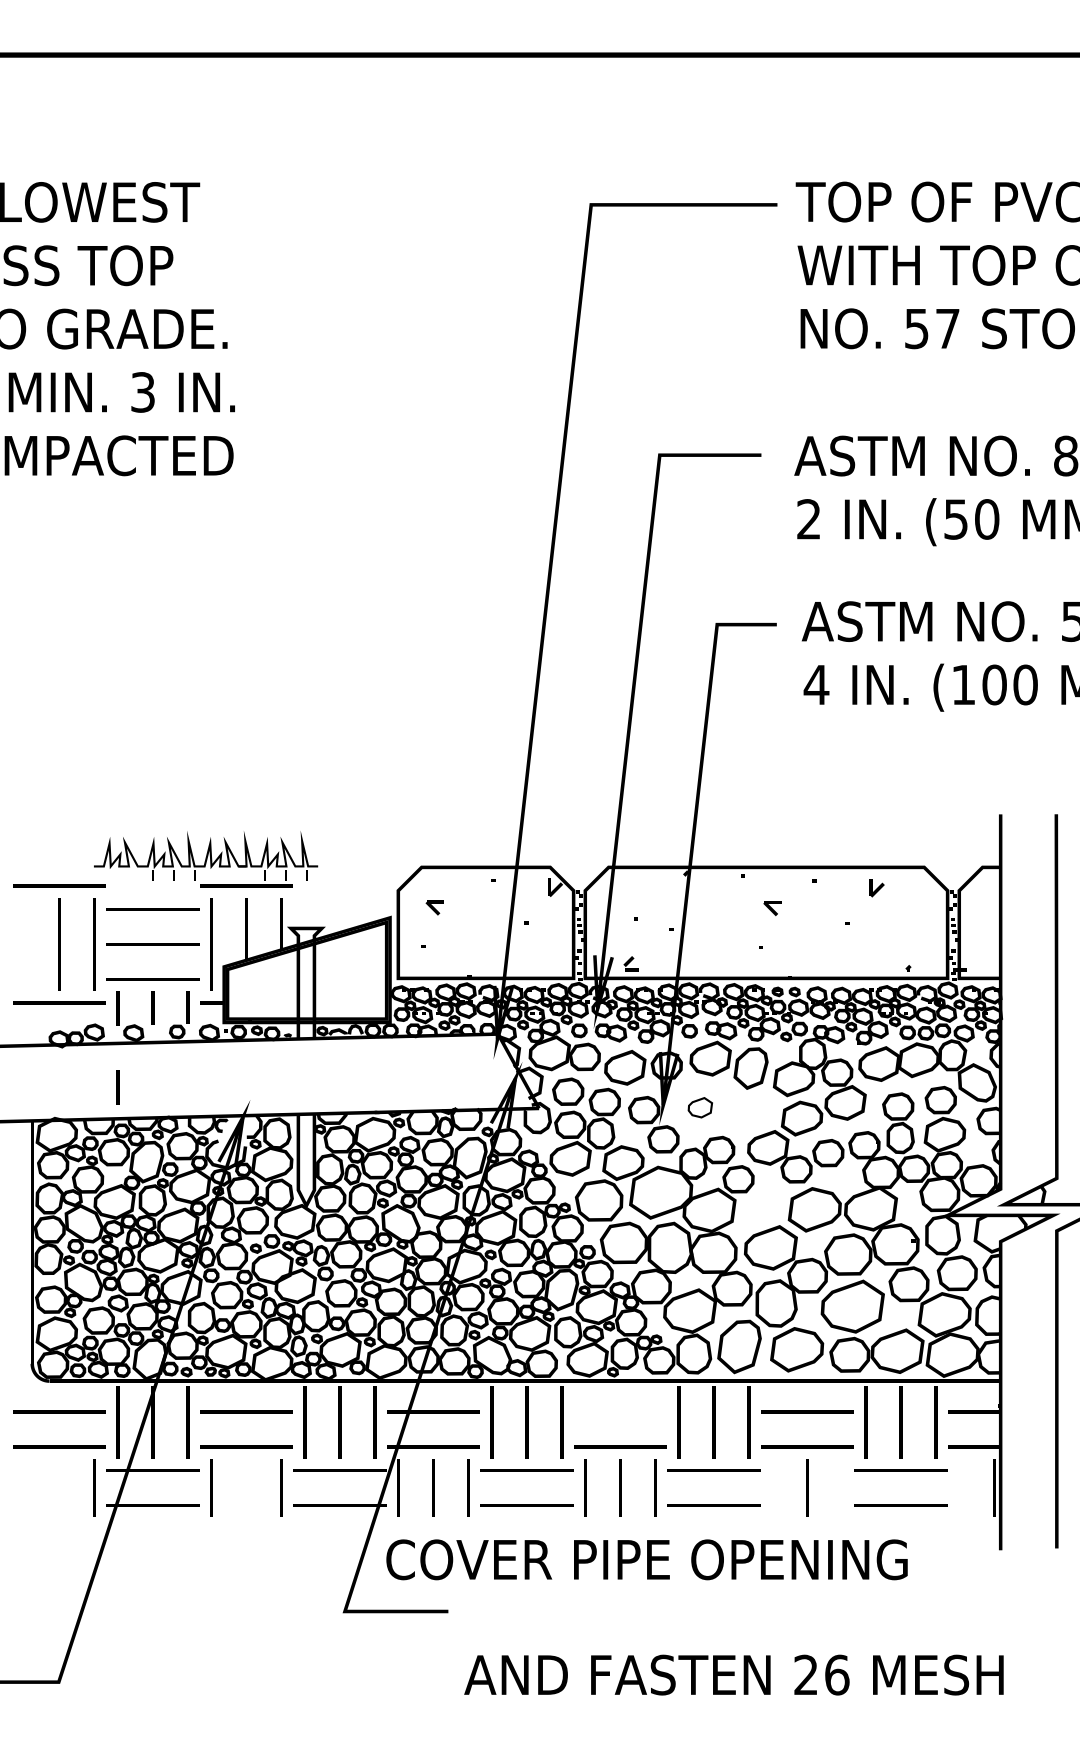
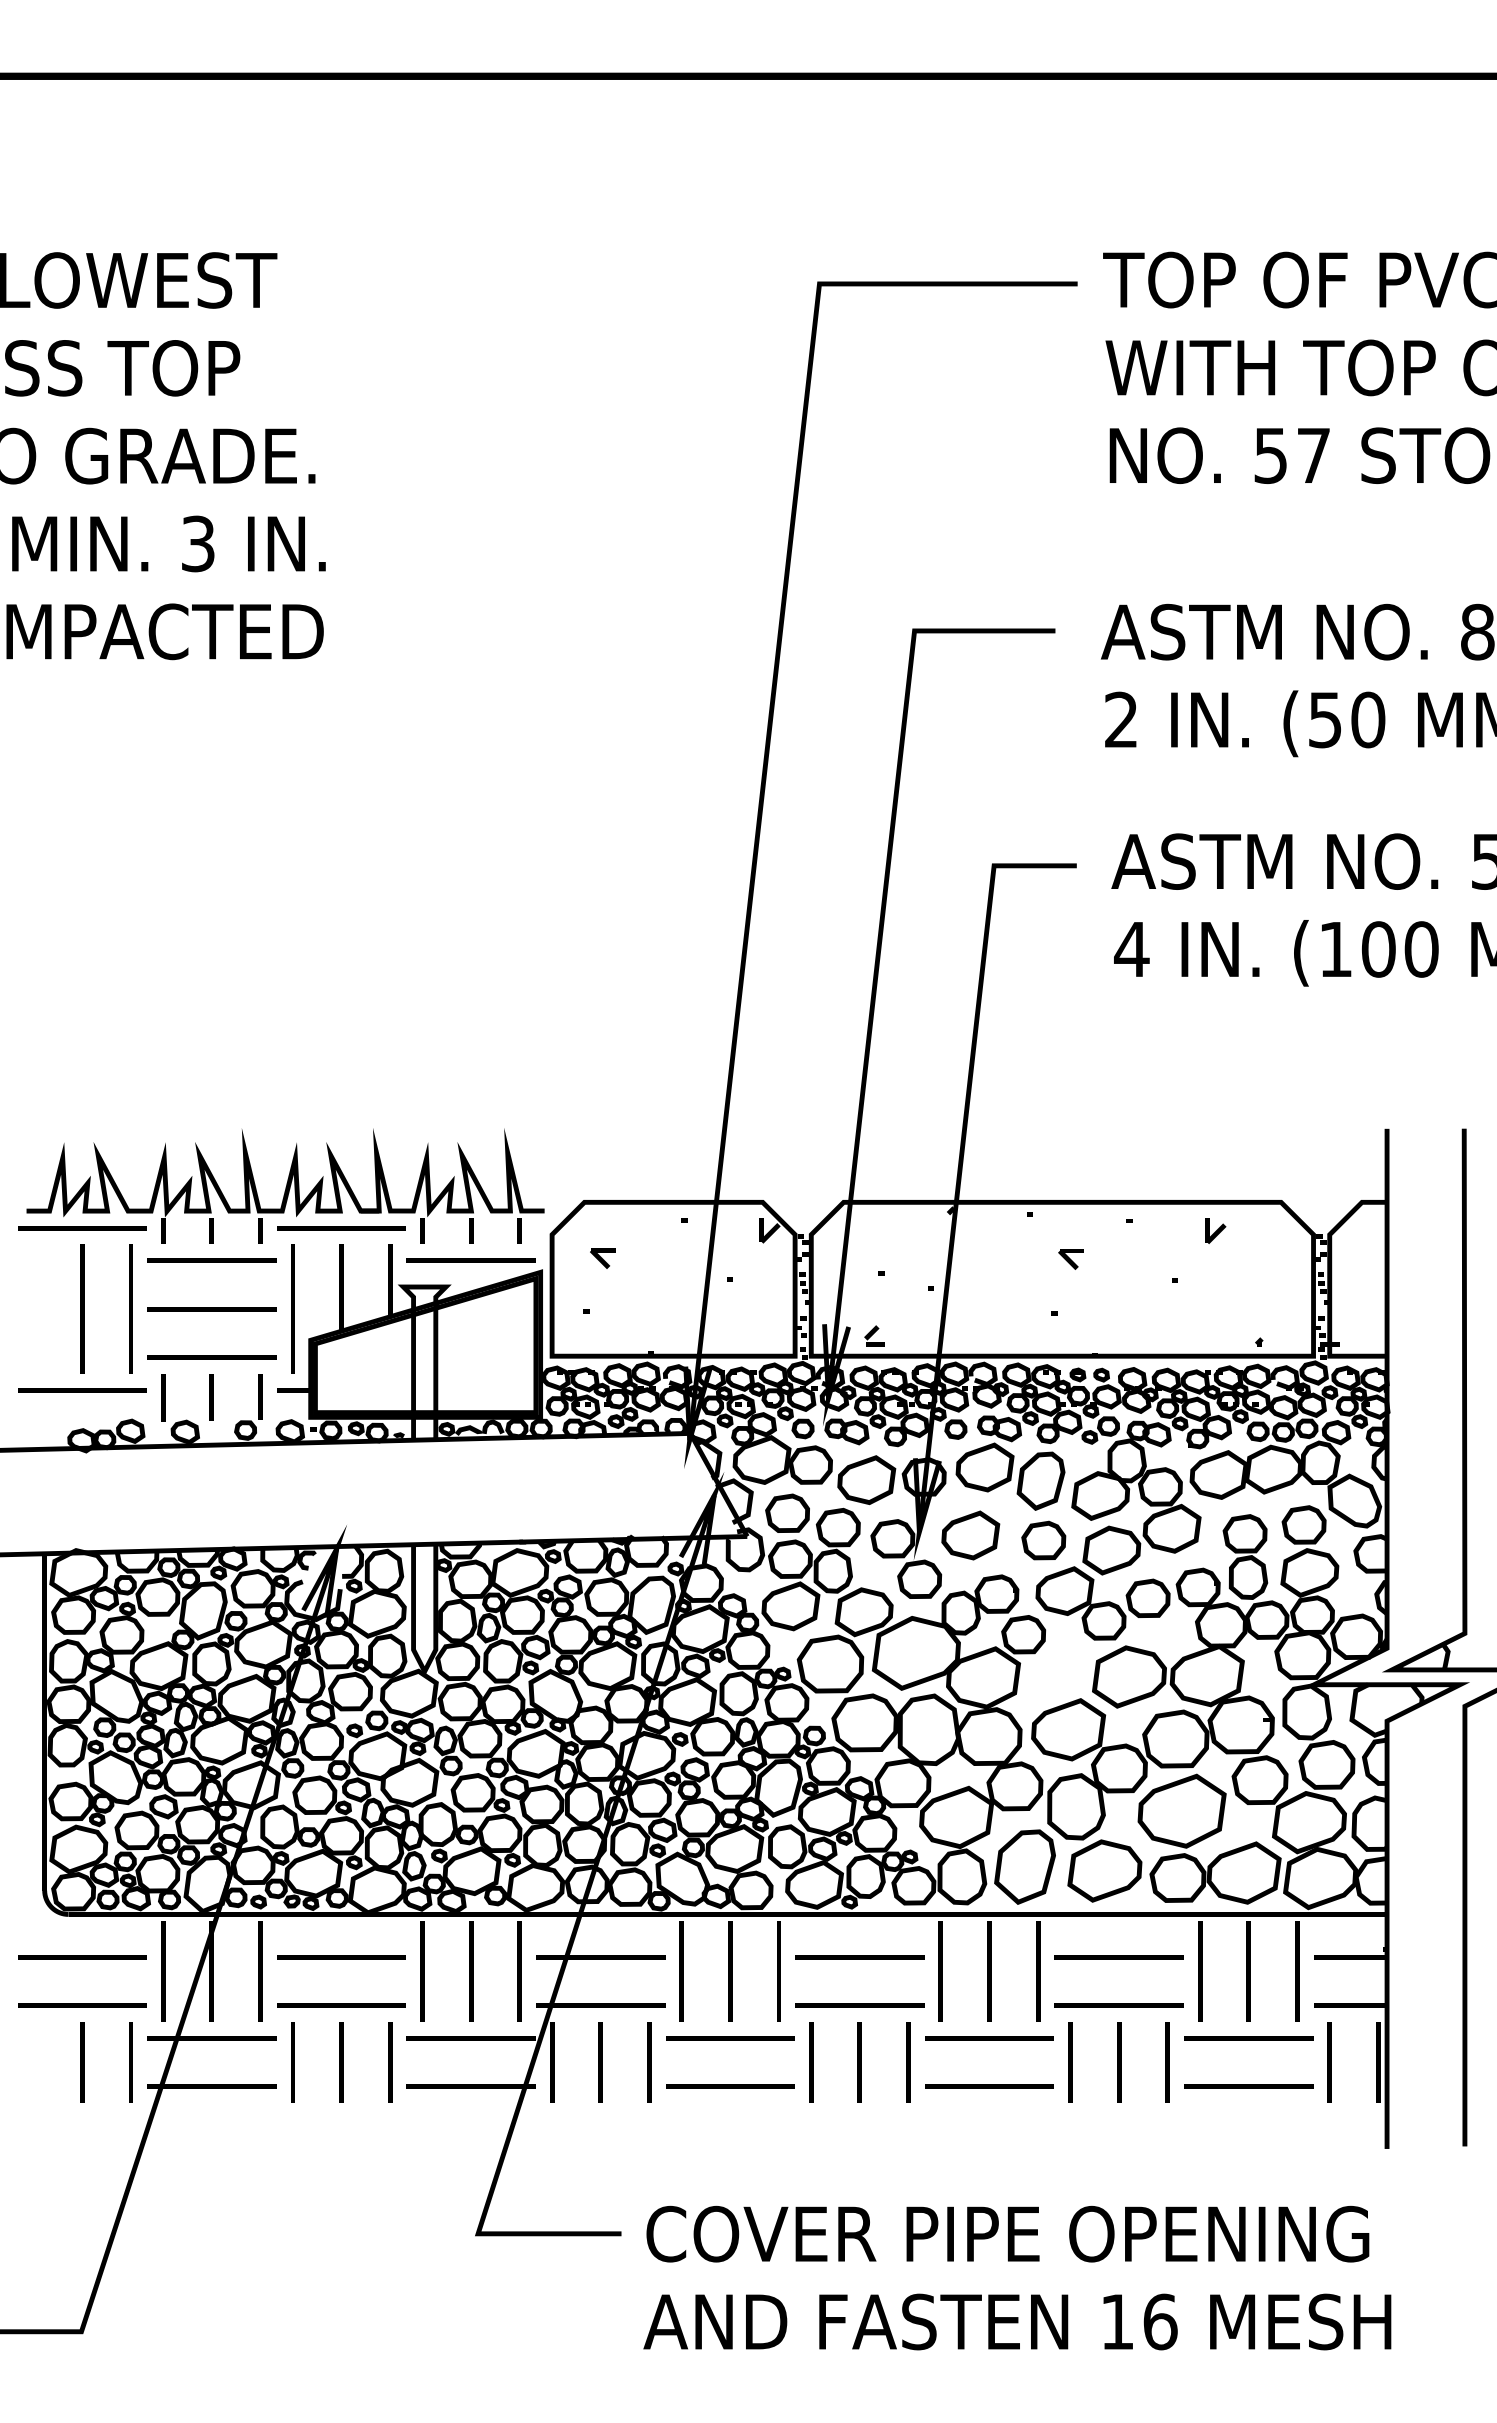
part: (205, 855) -> (285, 1185), size x1.67
line: (339, 909) -> (470, 1260), added
line: (117, 1086) -> (163, 1506), removed
part: (700, 1107) -> (970, 1535), size x1.67
part: (752, 1111) -> (1043, 1540), added
line: (620, 1412) -> (859, 1957), added
line: (59, 1487) -> (82, 2062), added
line: (246, 1487) -> (341, 2062), added
line: (772, 1487) -> (1070, 2062), added
line: (842, 1487) -> (1167, 2062), added
line: (959, 1487) -> (1329, 2062), added
text: (646, 1559) -> (1007, 2233), moved
text: (805, 1674) -> (1116, 2321), 26 -> 16

